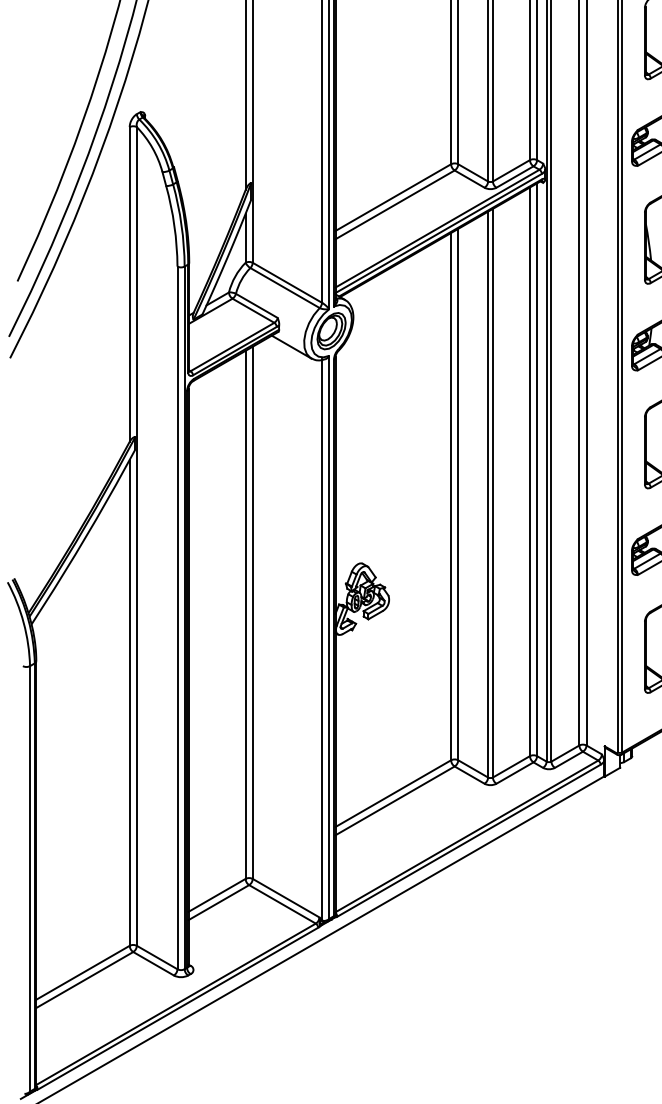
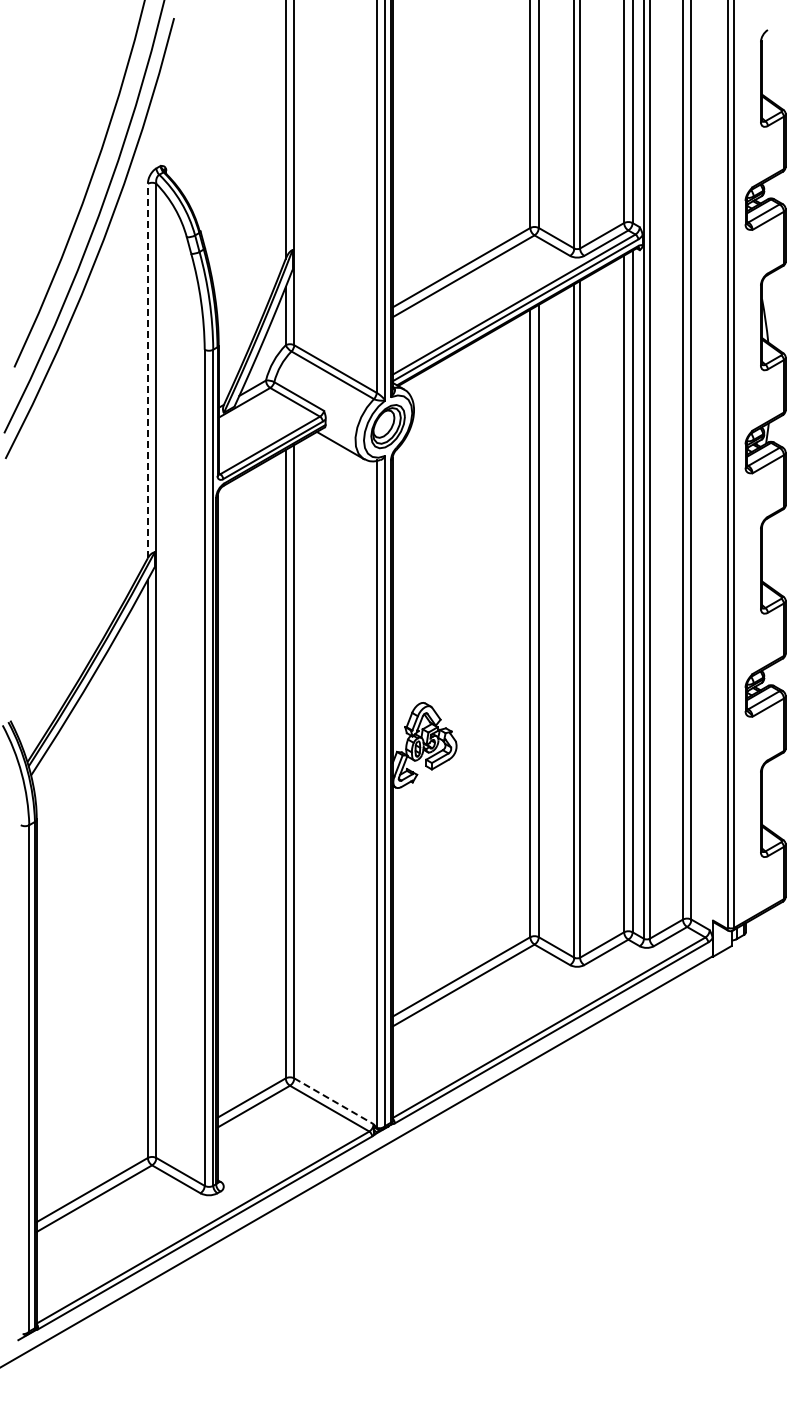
line: (129, 284) -> (147, 370), solid -> dashed
line: (285, 898) -> (333, 1101), solid -> dashed

